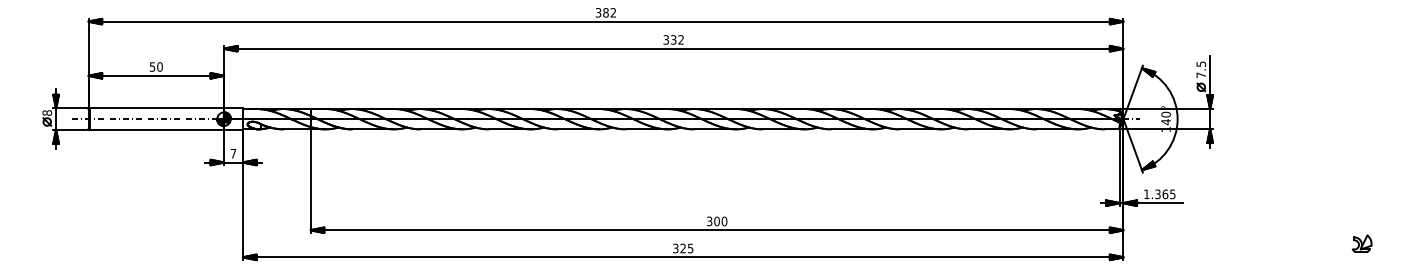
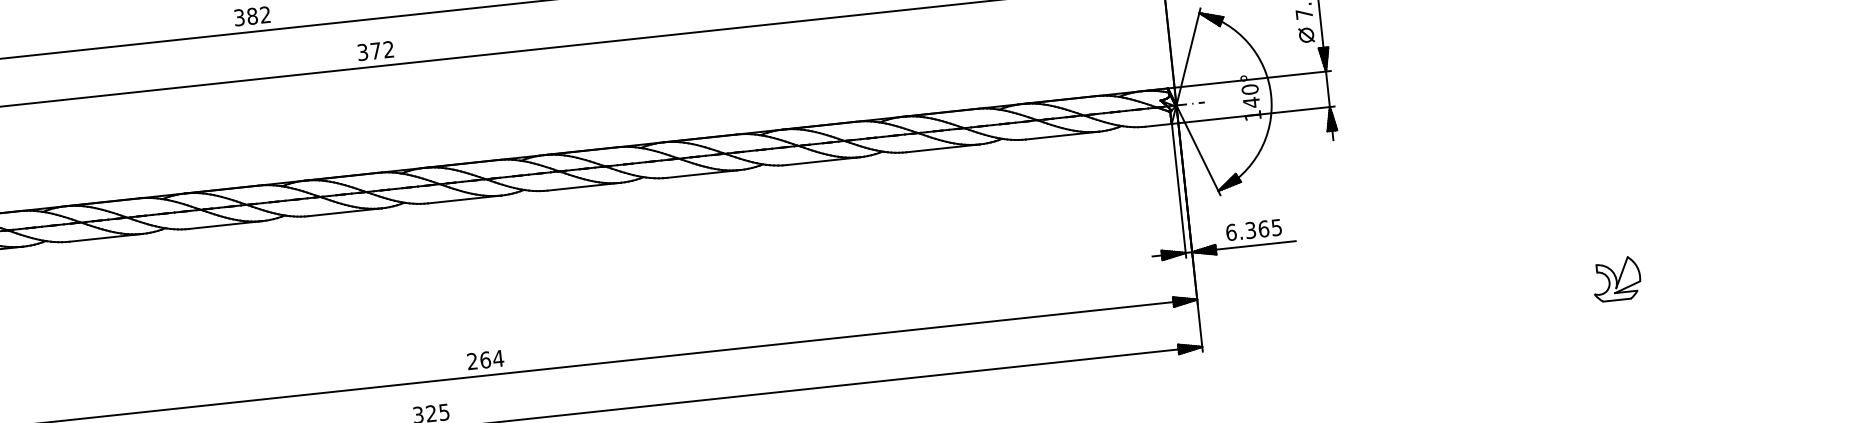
text: (673, 39) -> (375, 50), 332 -> 372
text: (1146, 194) -> (1230, 232), 1.365 -> 6.365
text: (716, 221) -> (484, 360), 300 -> 264
part: (1361, 243) -> (1615, 278), size x1.4

